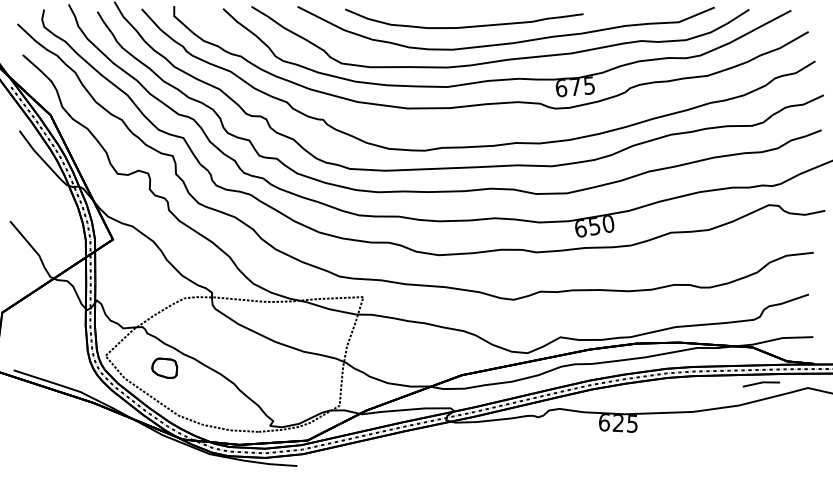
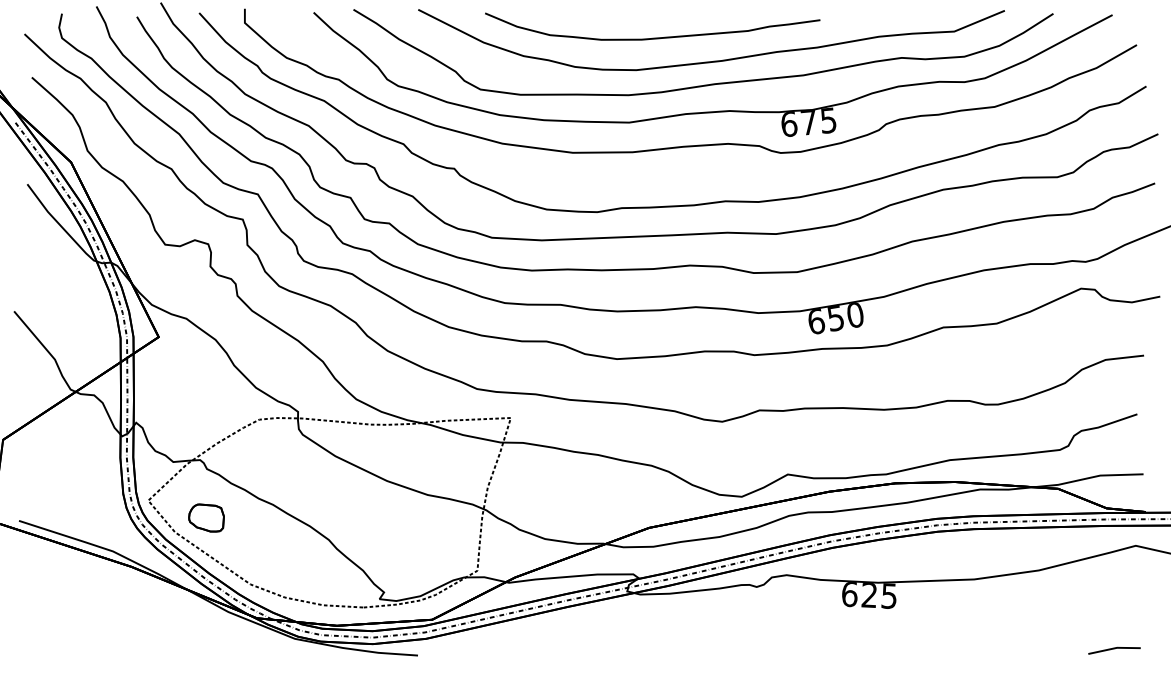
part: (164, 367) -> (206, 517), moved
line: (761, 383) -> (1114, 649), moved

